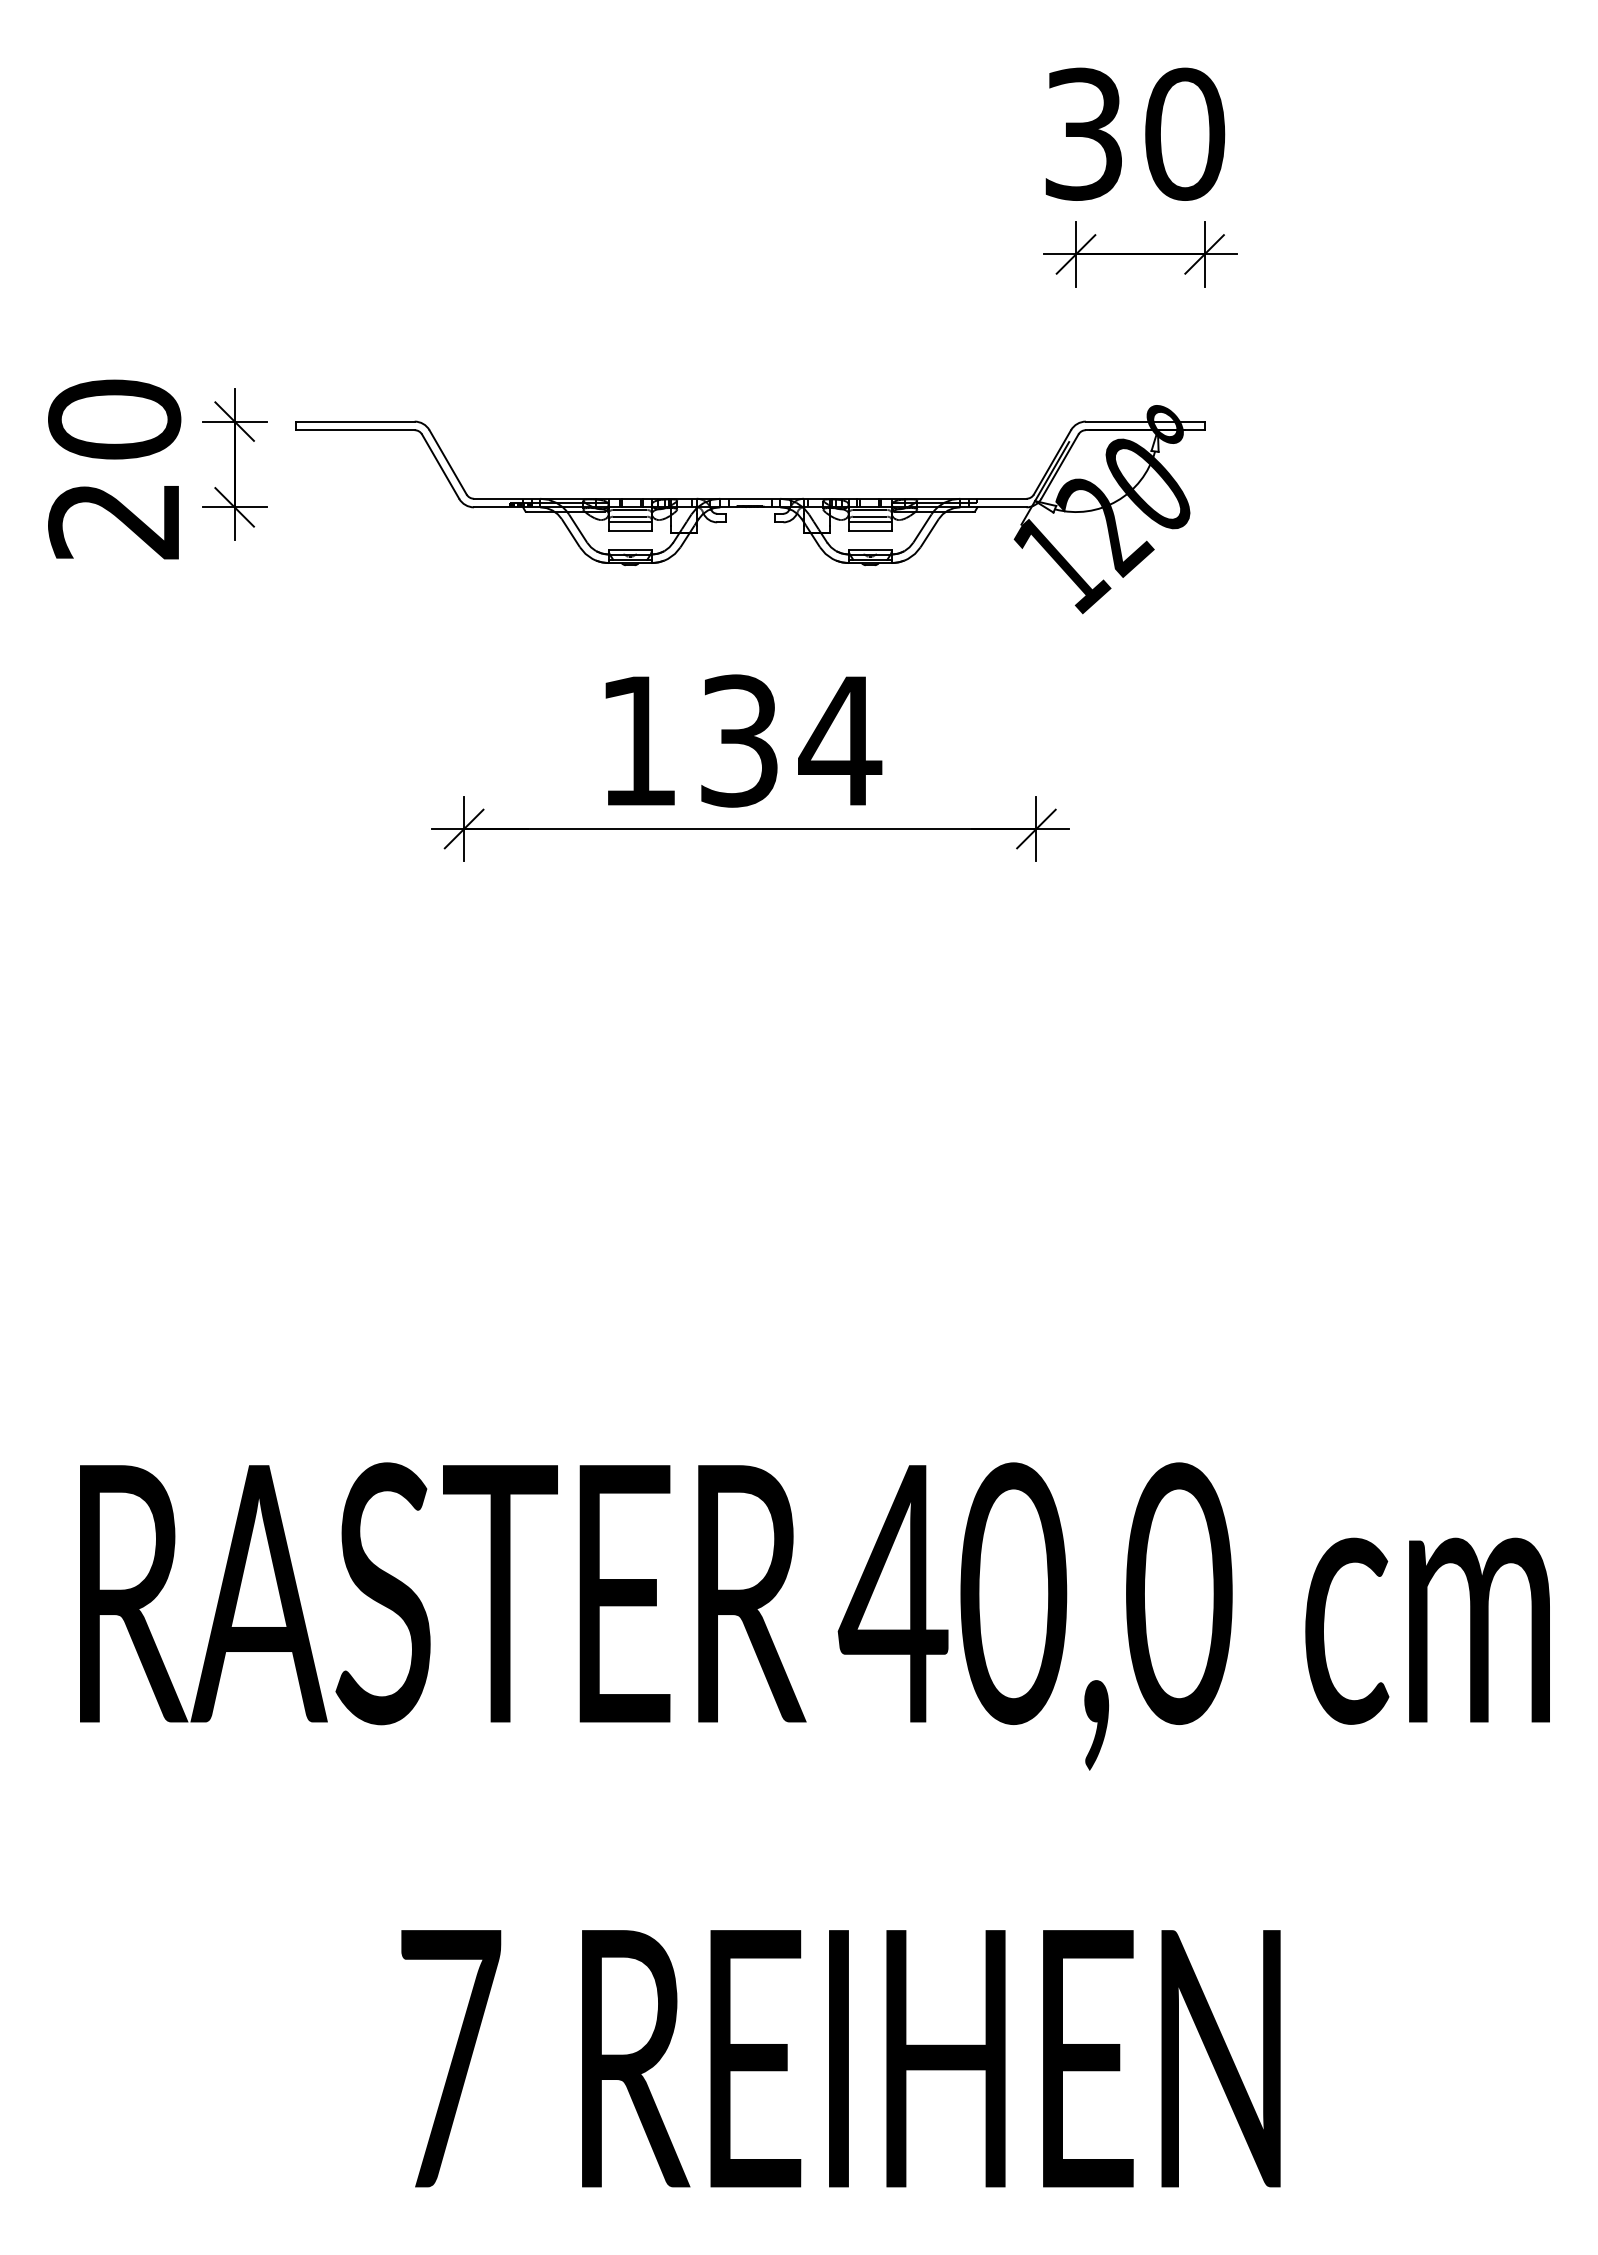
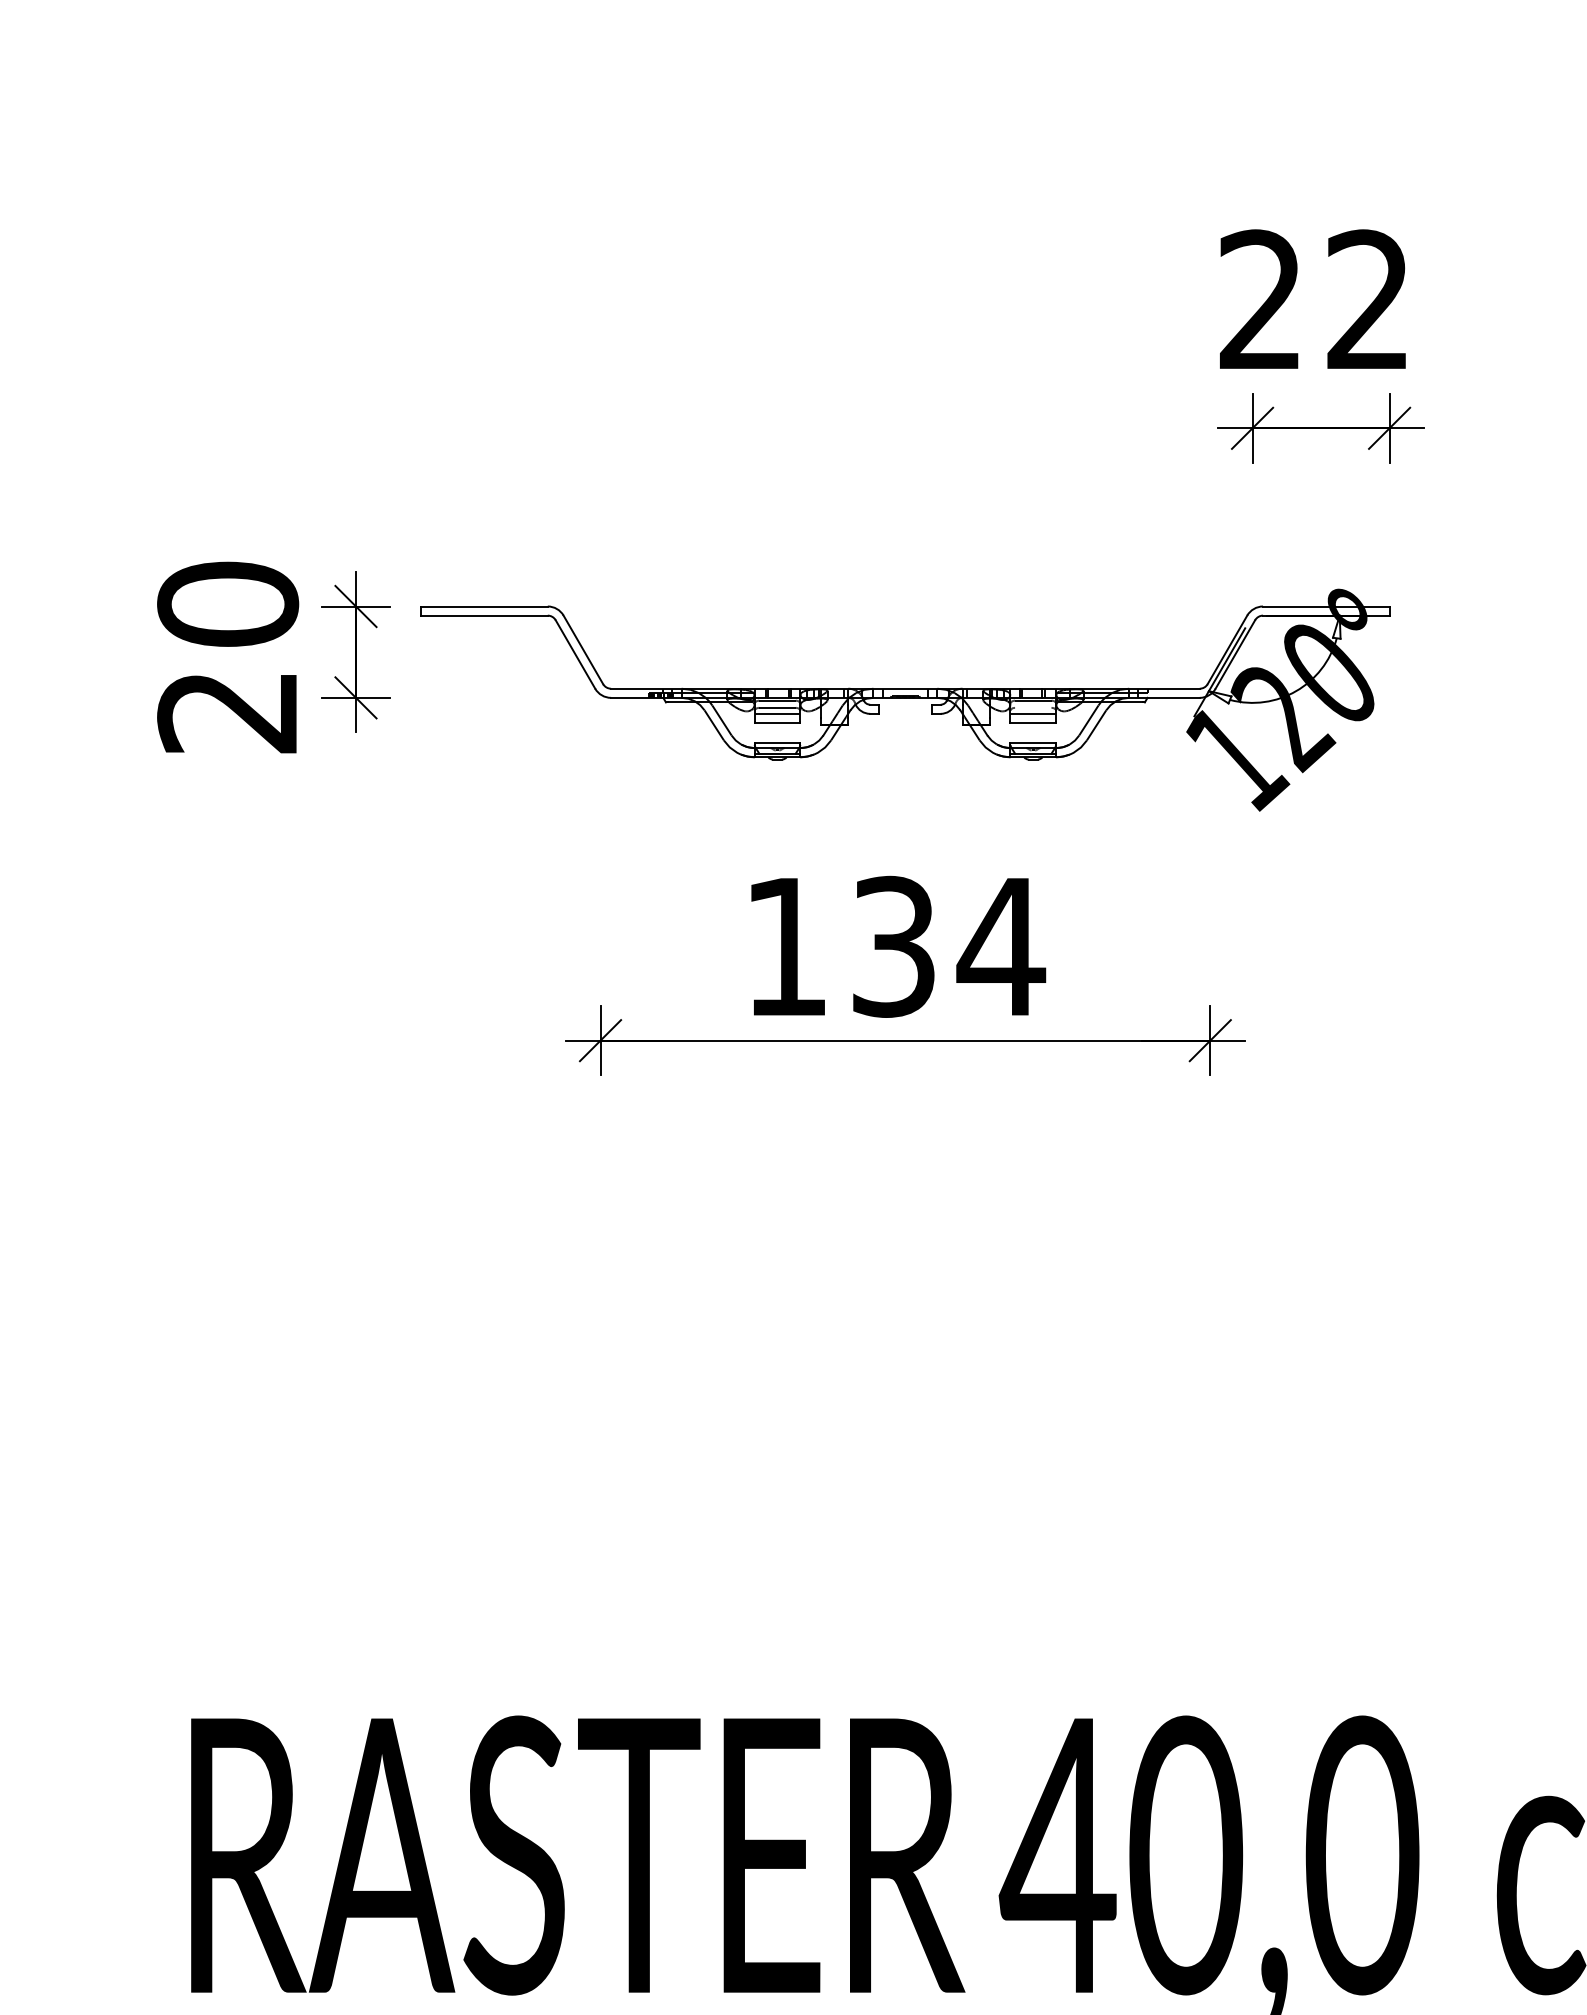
text: (1135, 133) -> (1315, 299), 30 -> 22
line: (870, 516) -> (1033, 707), removed

